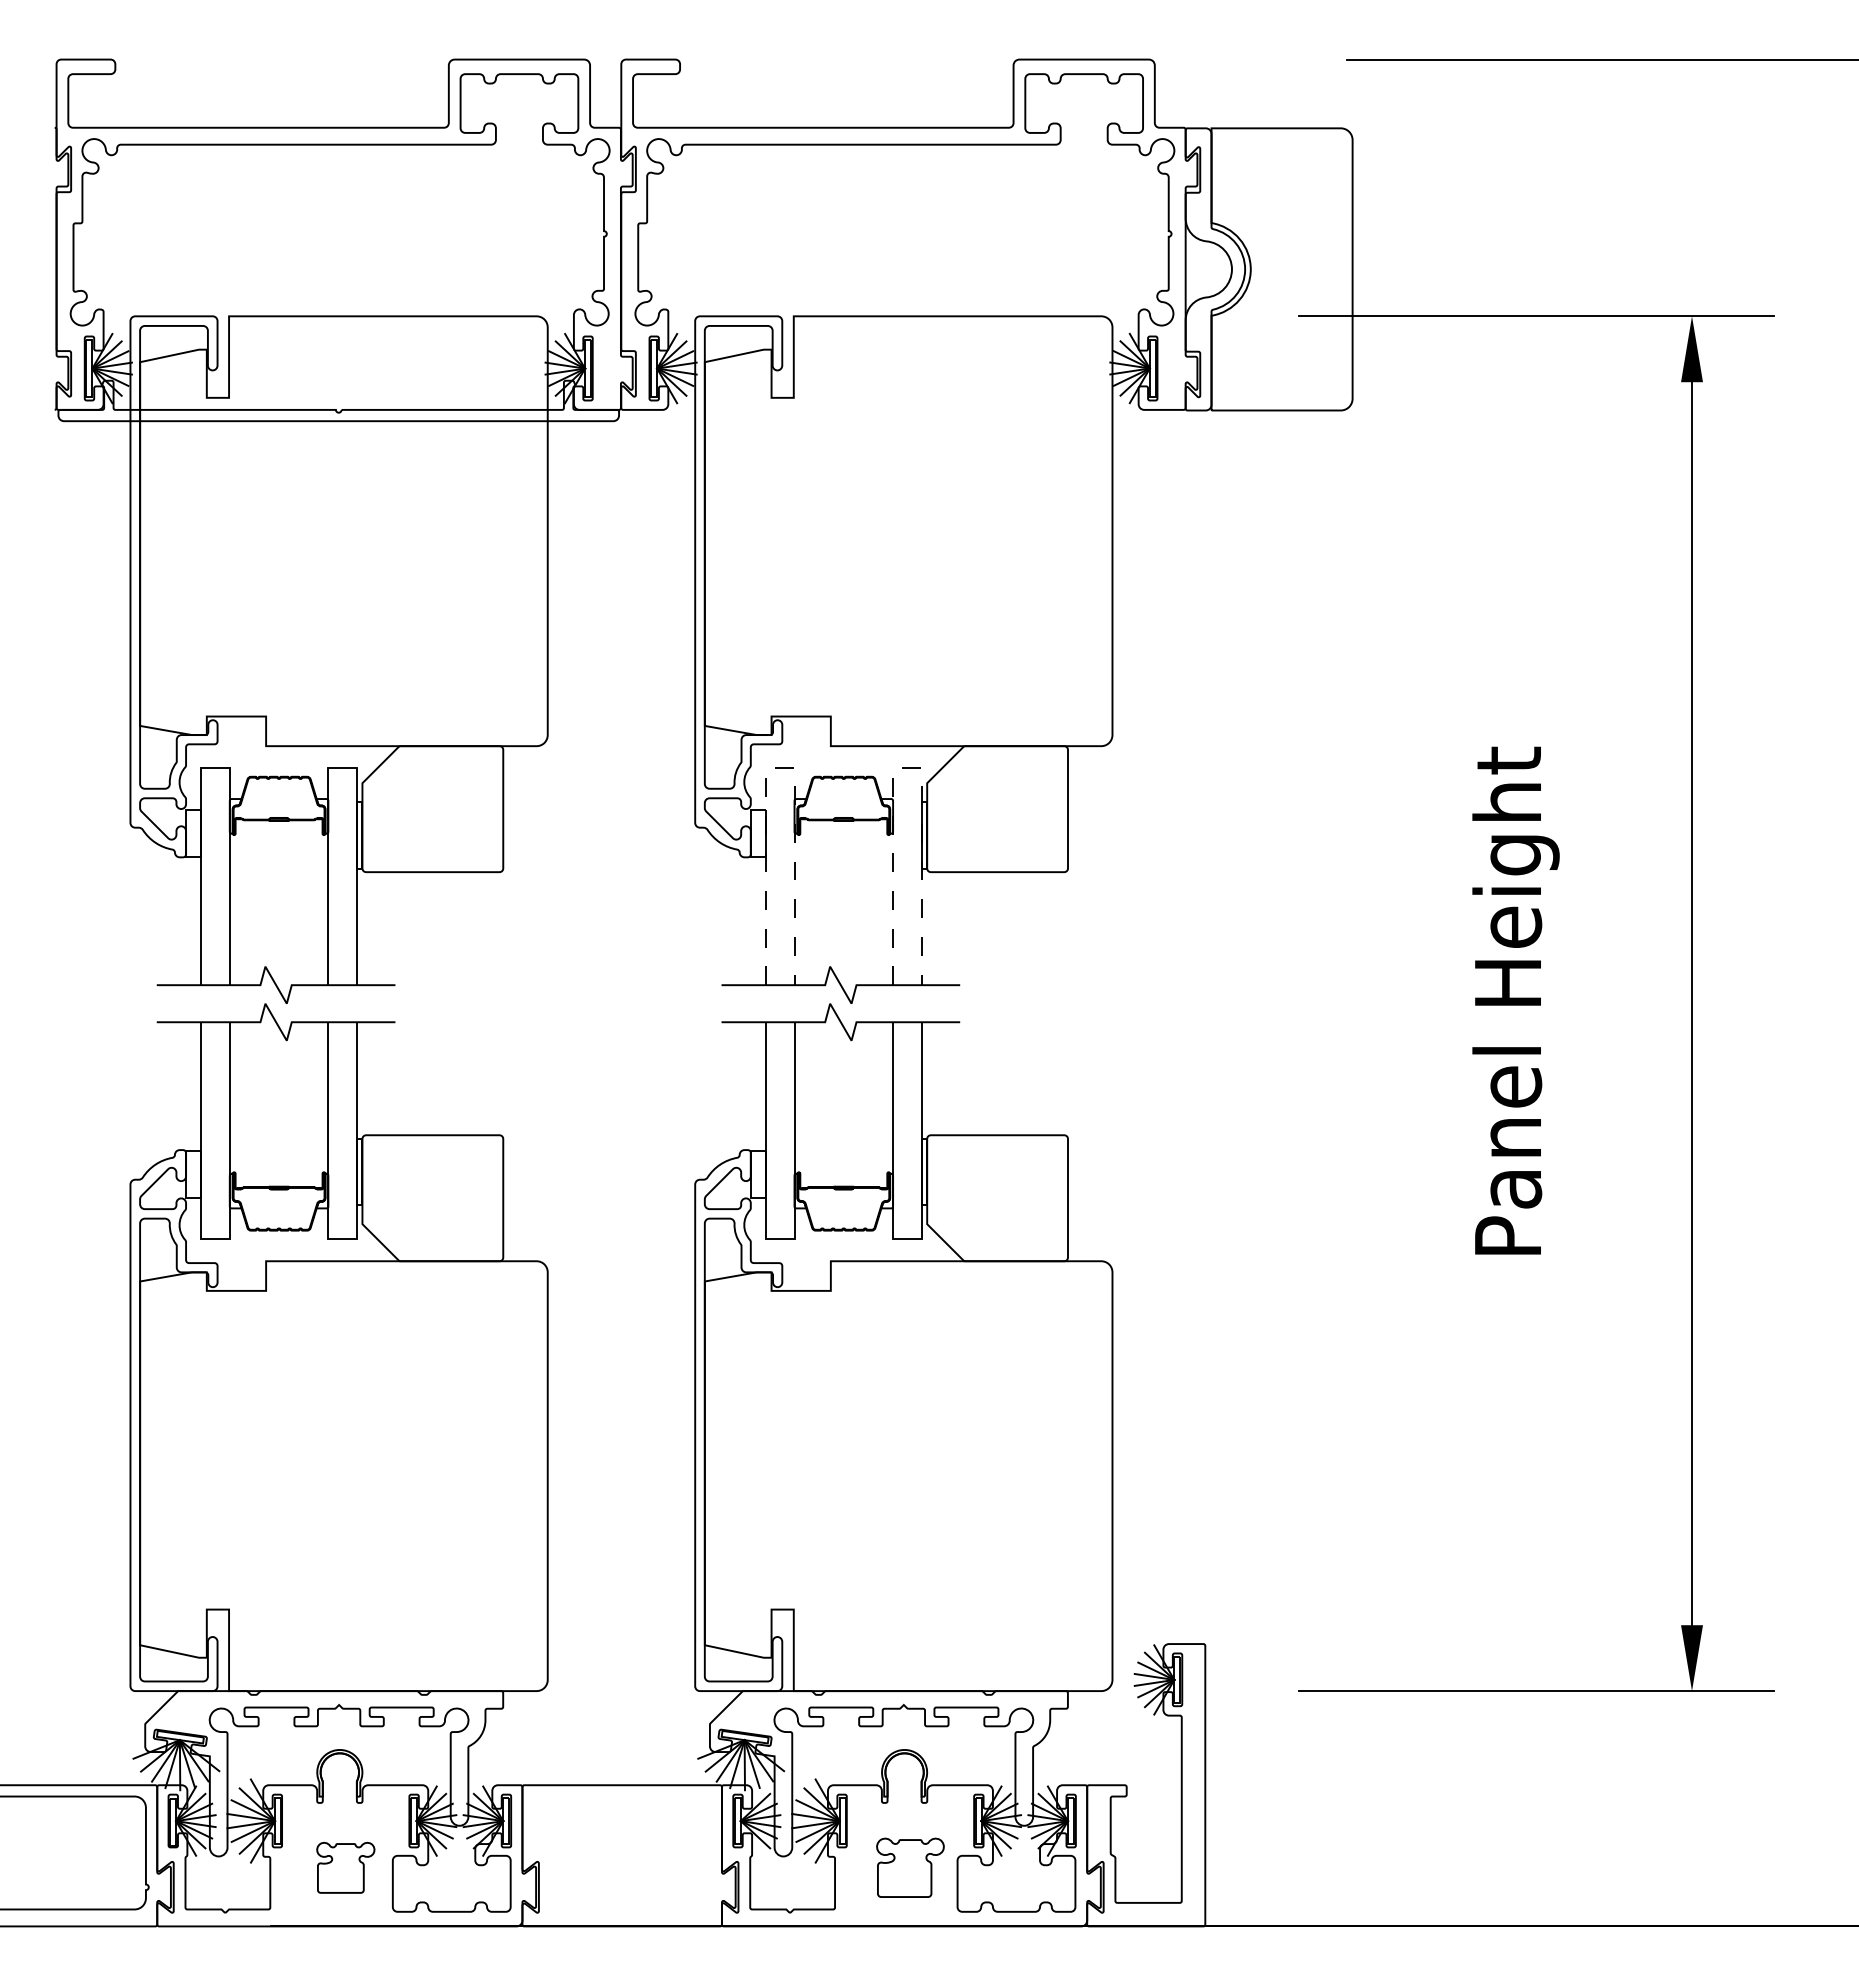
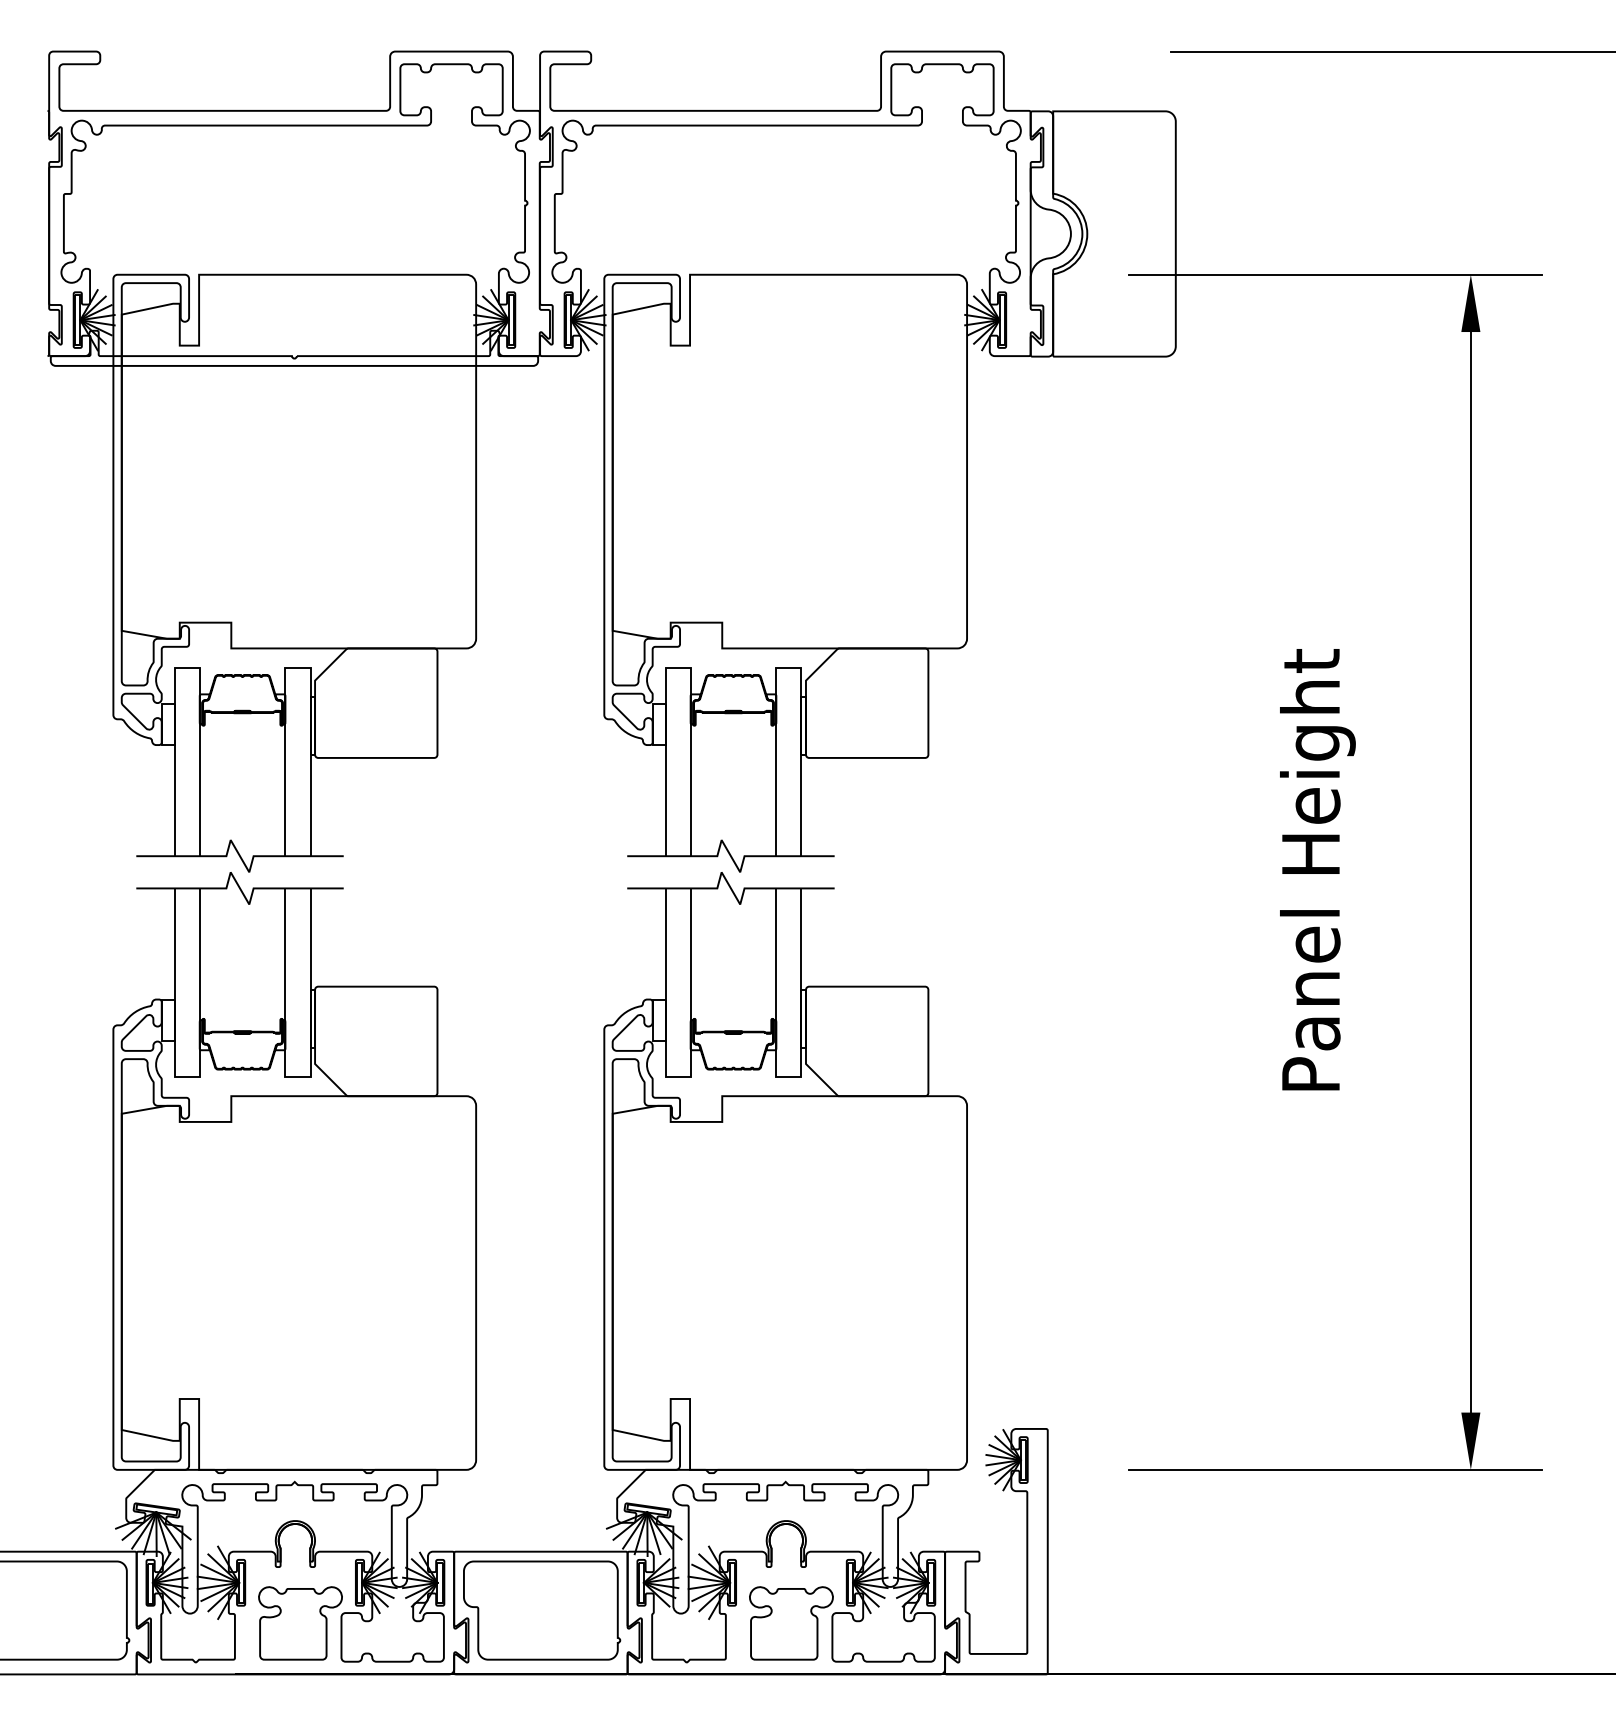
line: (780, 768) -> (678, 667), dashed -> solid
line: (908, 768) -> (789, 667), dashed -> solid
part: (623, 1852) -> (541, 1610), added
part: (345, 1867) -> (300, 1623), size x1.67
part: (910, 1867) -> (791, 1623), size x1.43

